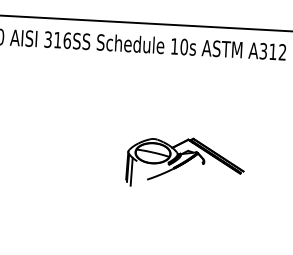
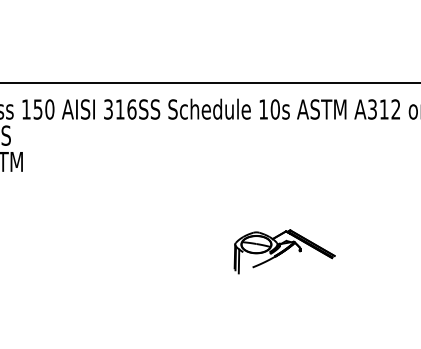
part: (185, 163) -> (284, 251), size x0.7

